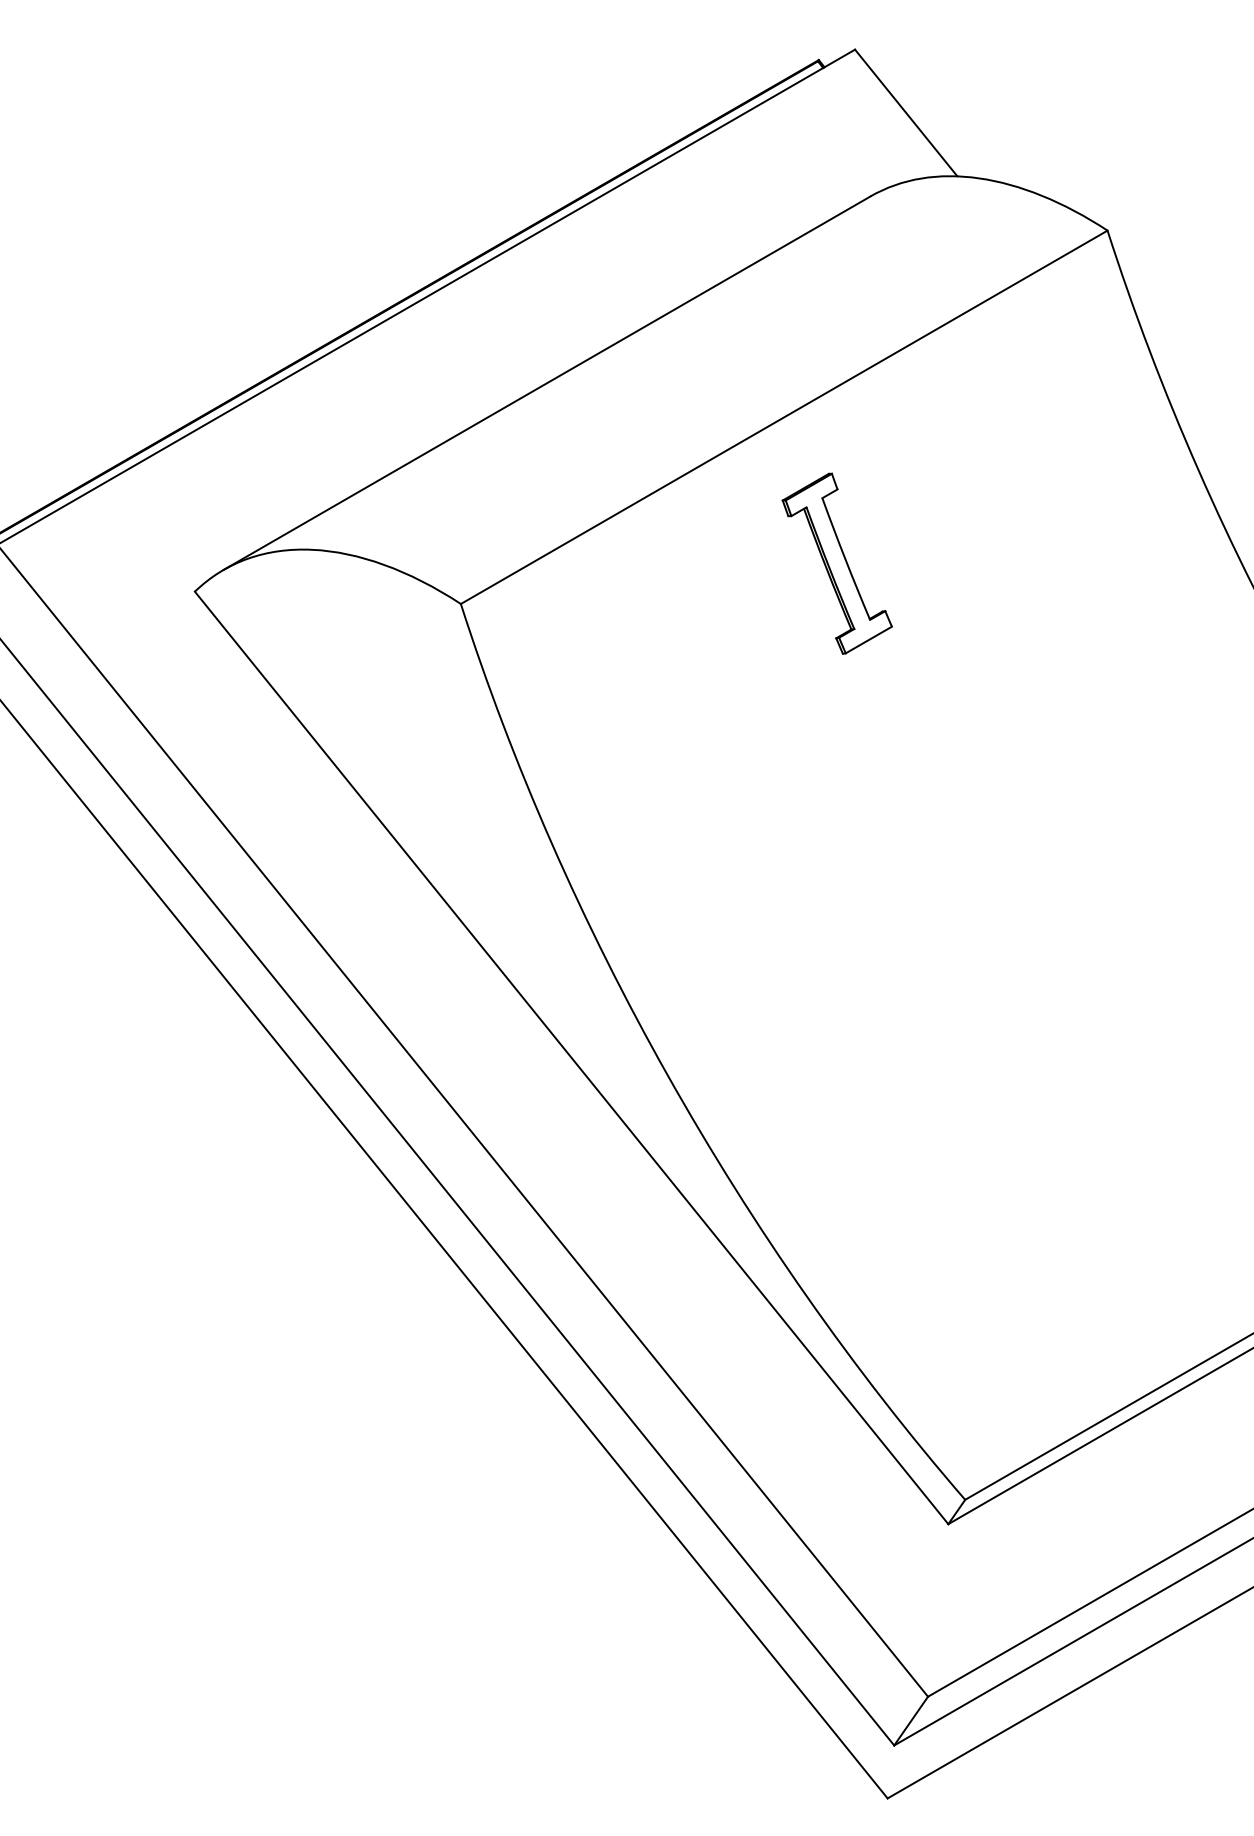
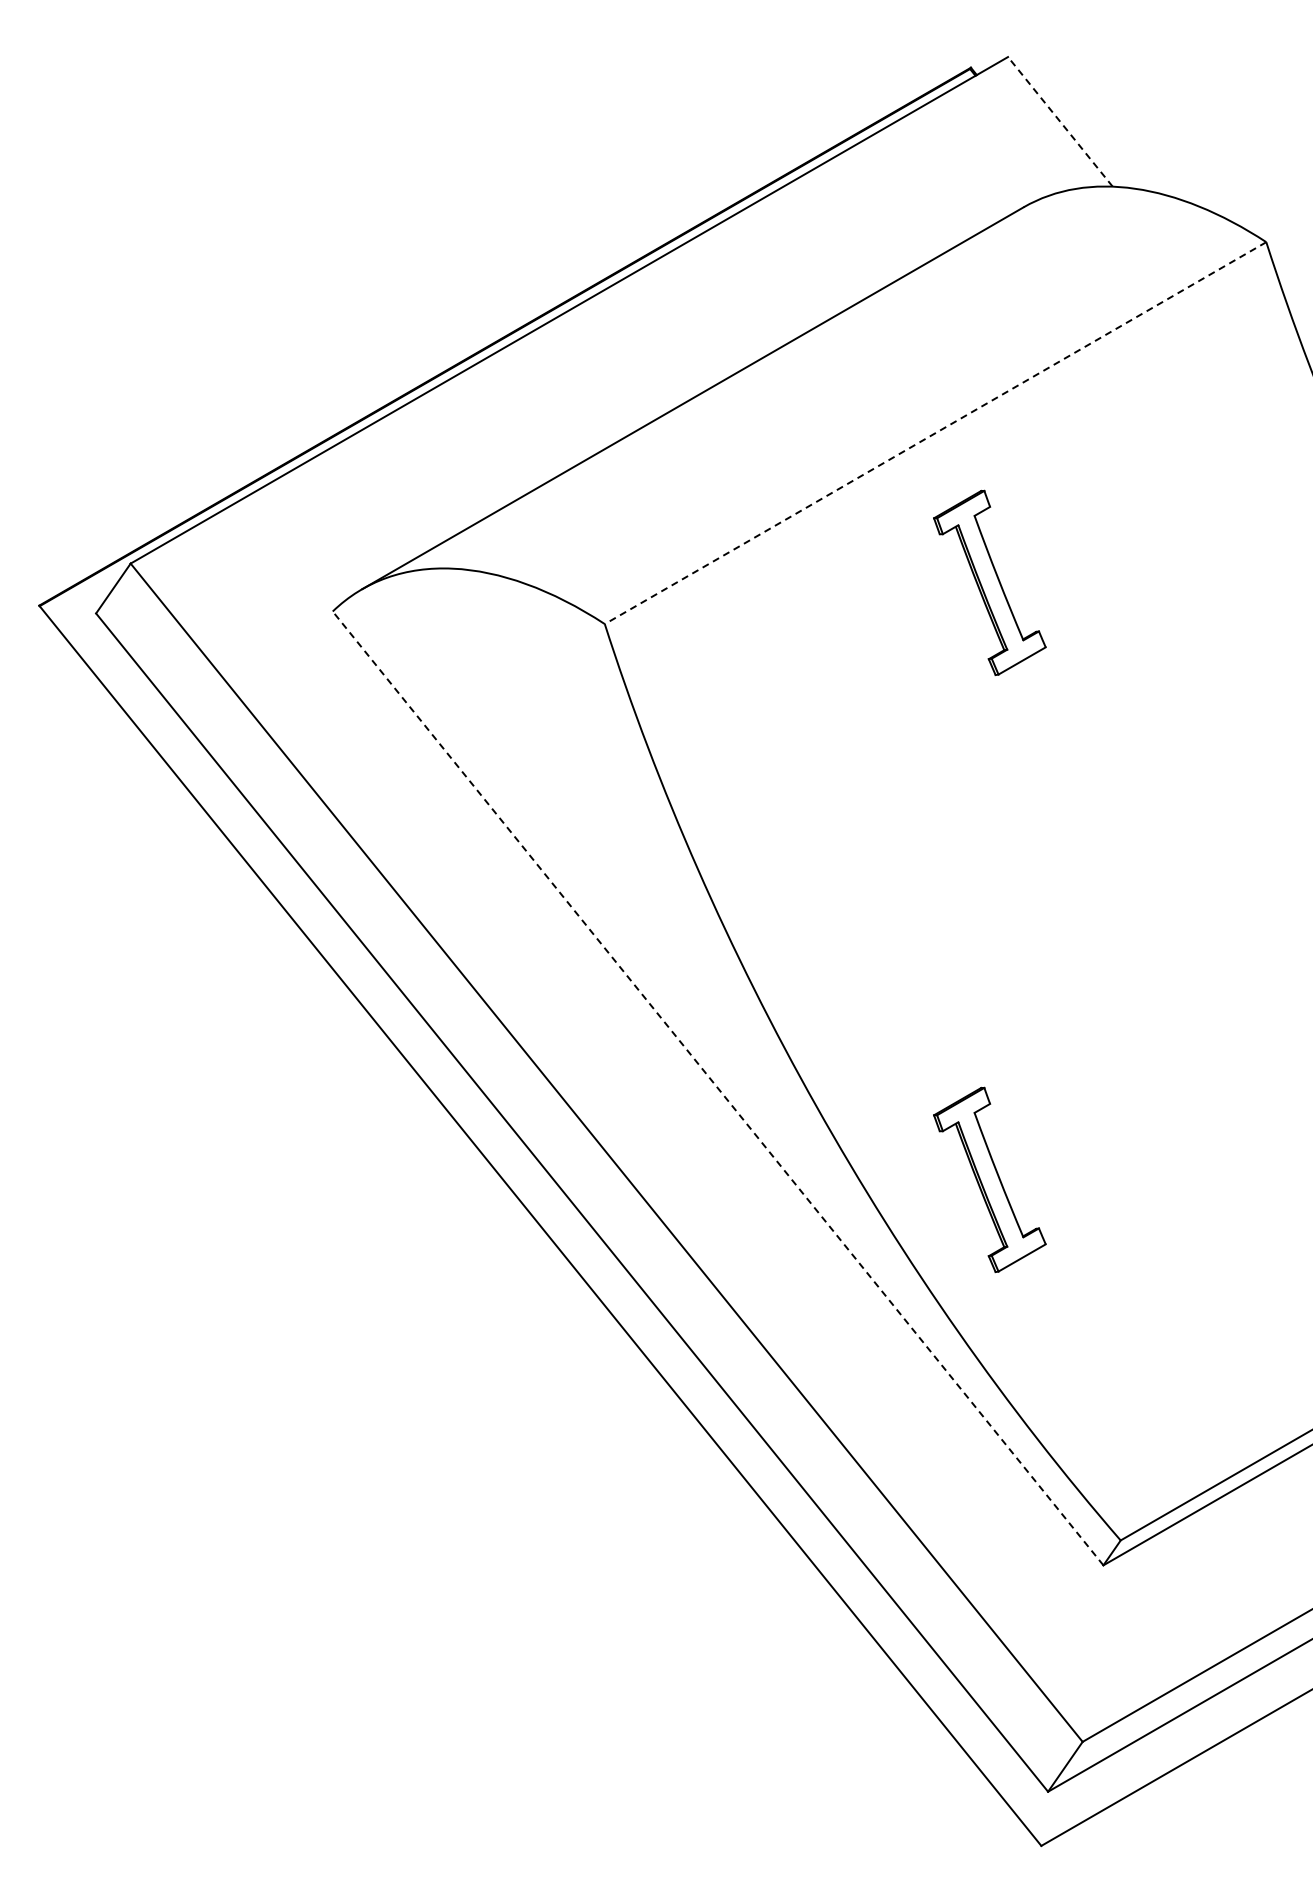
line: (906, 112) -> (1060, 121), solid -> dashed
line: (784, 417) -> (935, 433), solid -> dashed
line: (571, 1057) -> (717, 1088), solid -> dashed
part: (836, 1146) -> (989, 1179), added

